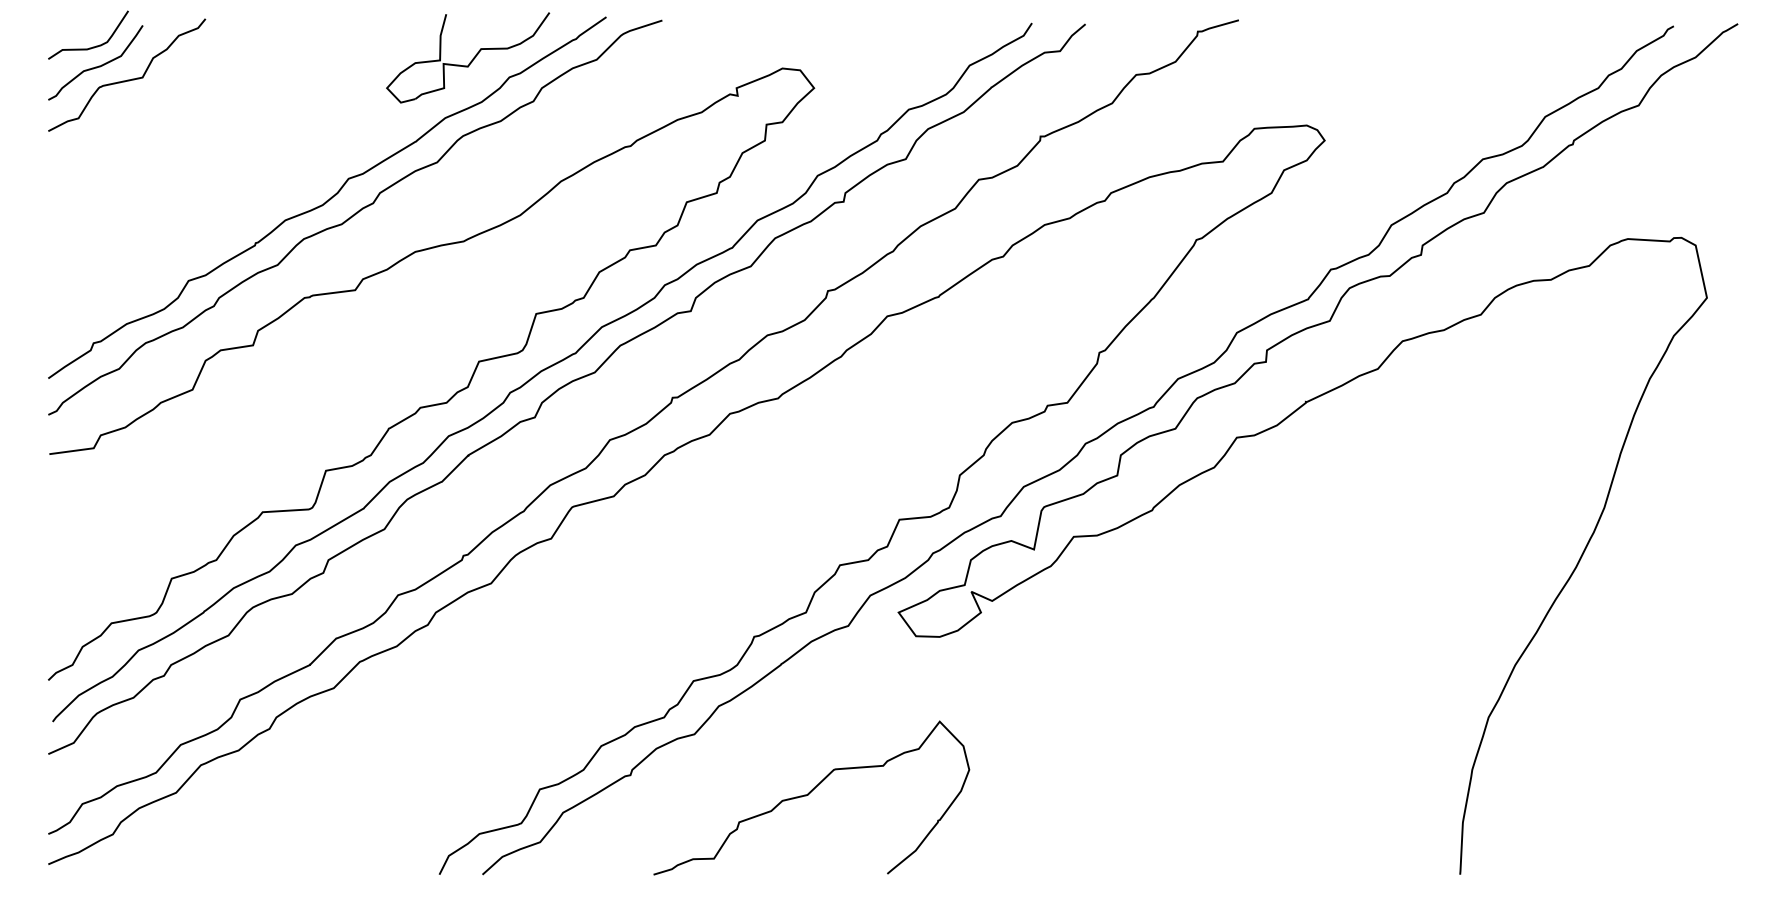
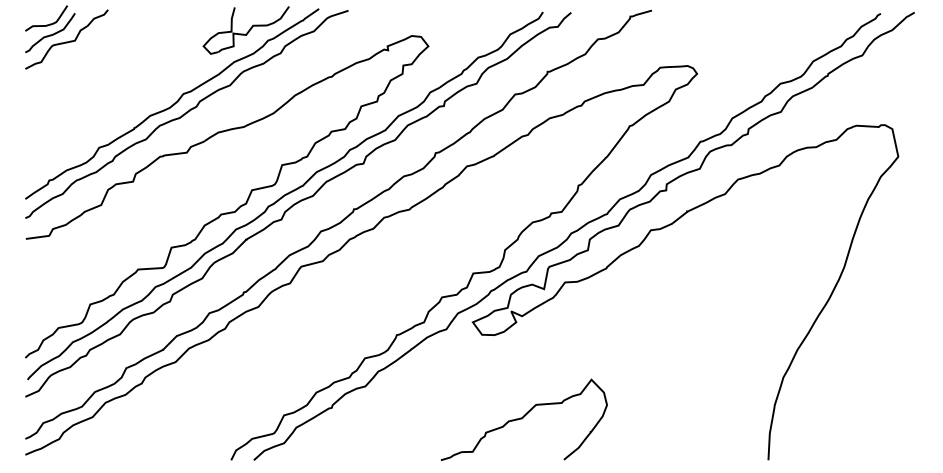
curve: (810, 795) -> (523, 418), moved

